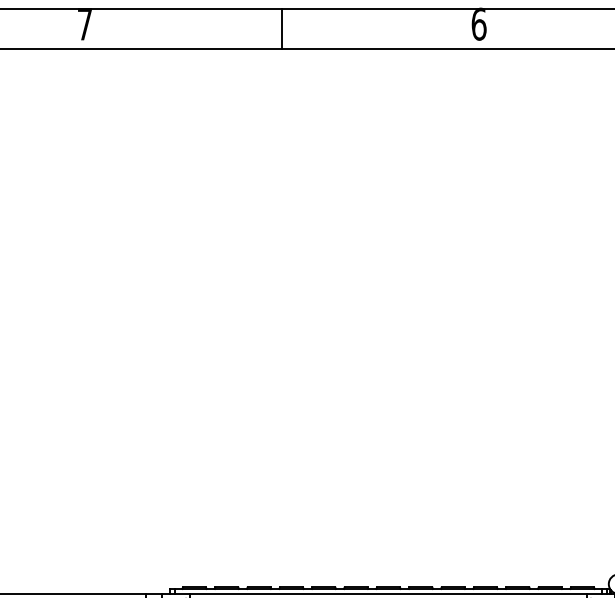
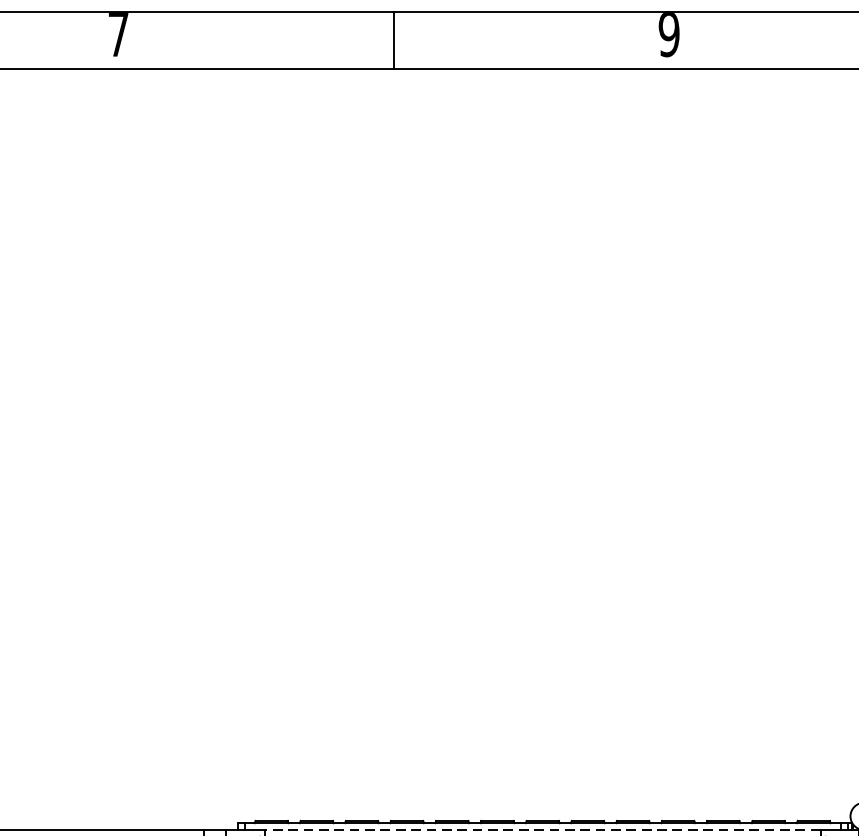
text: (478, 23) -> (668, 33), 6 -> 9
line: (388, 593) -> (542, 829), solid -> dashed

